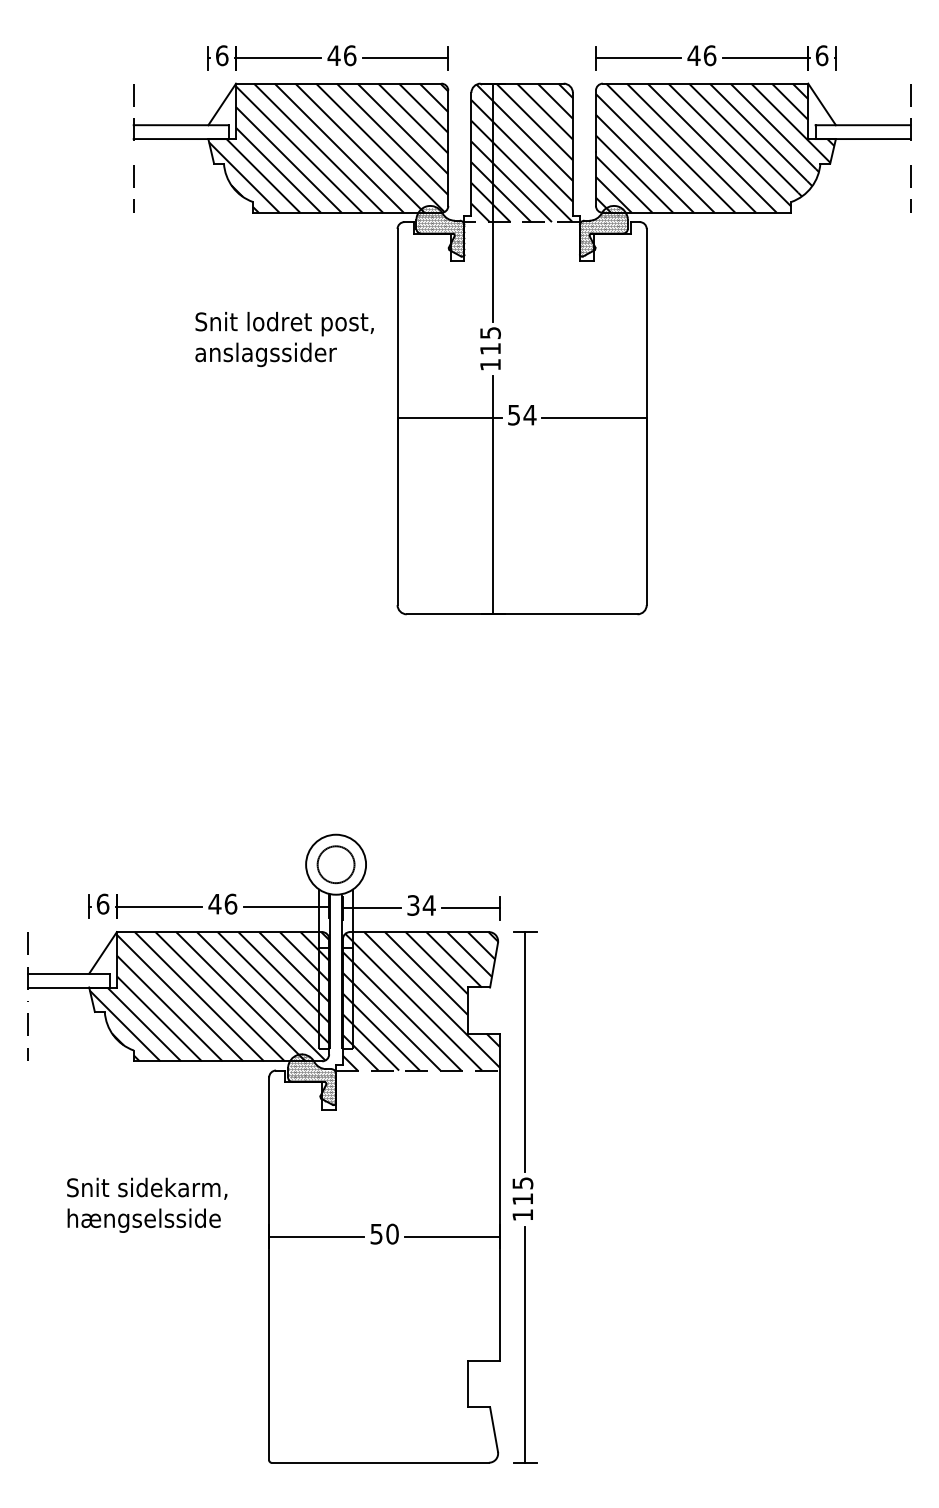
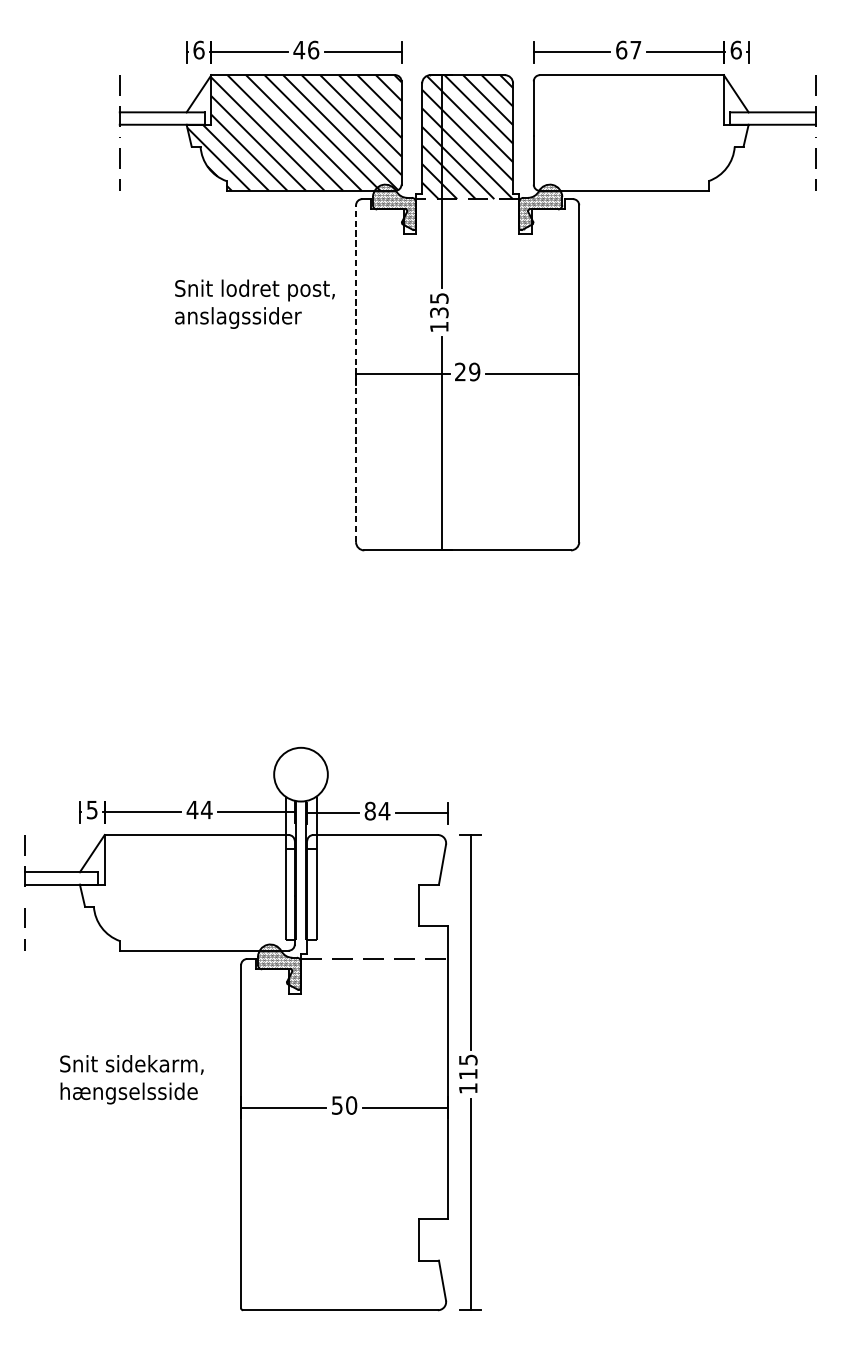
text: (701, 55) -> (628, 49), 46 -> 67
hatch: (714, 147) -> (639, 132), removed
text: (490, 348) -> (439, 312), 115 -> 135
text: (522, 414) -> (467, 371), 54 -> 29
line: (397, 416) -> (356, 373), solid -> dashed
circle: (335, 864) -> (300, 774), removed
text: (102, 903) -> (91, 809), 6 -> 5
text: (230, 903) -> (206, 809), 46 -> 44
text: (413, 905) -> (370, 811), 34 -> 84
hatch: (209, 996) -> (187, 892), removed
hatch: (420, 1001) -> (376, 897), removed

